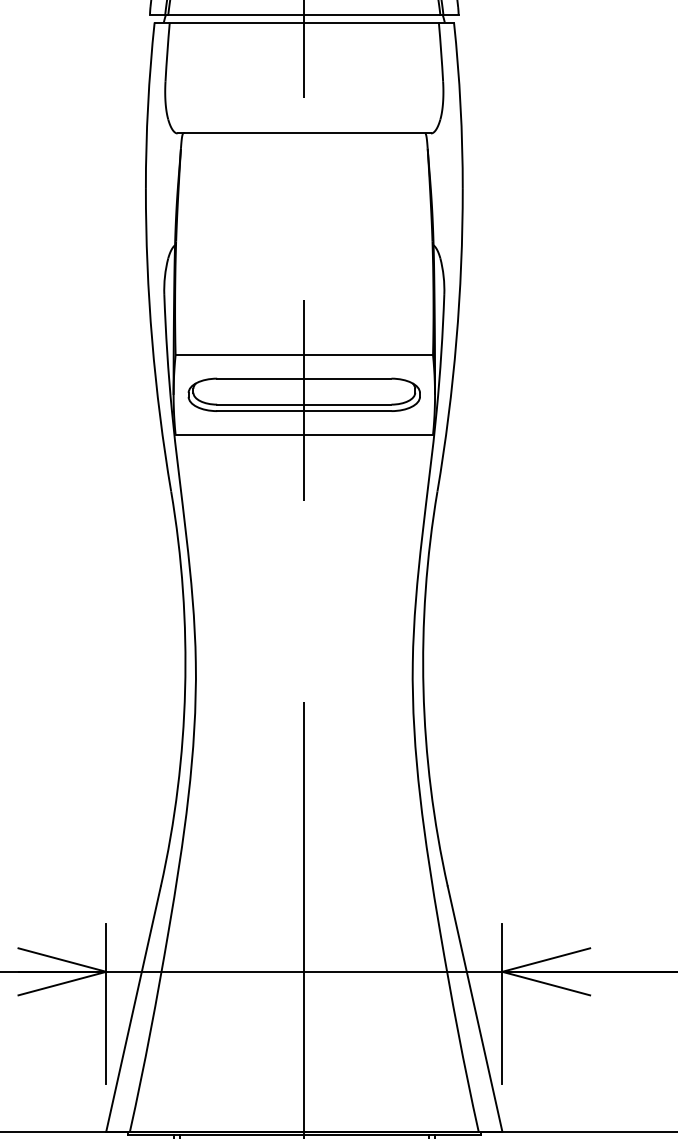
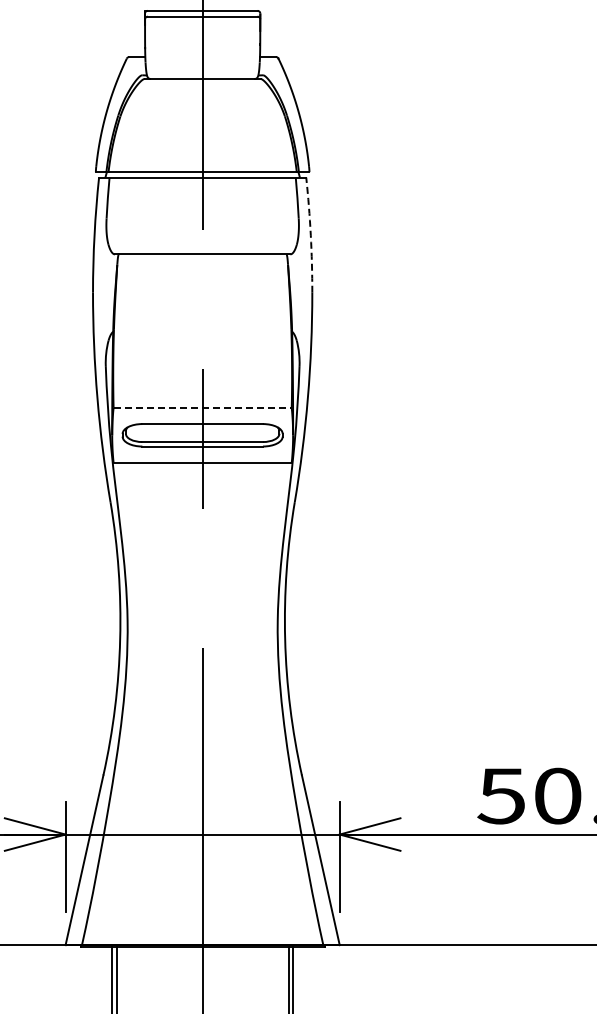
arc: (460, 106) -> (310, 235), solid -> dashed
line: (305, 354) -> (203, 407), solid -> dashed

